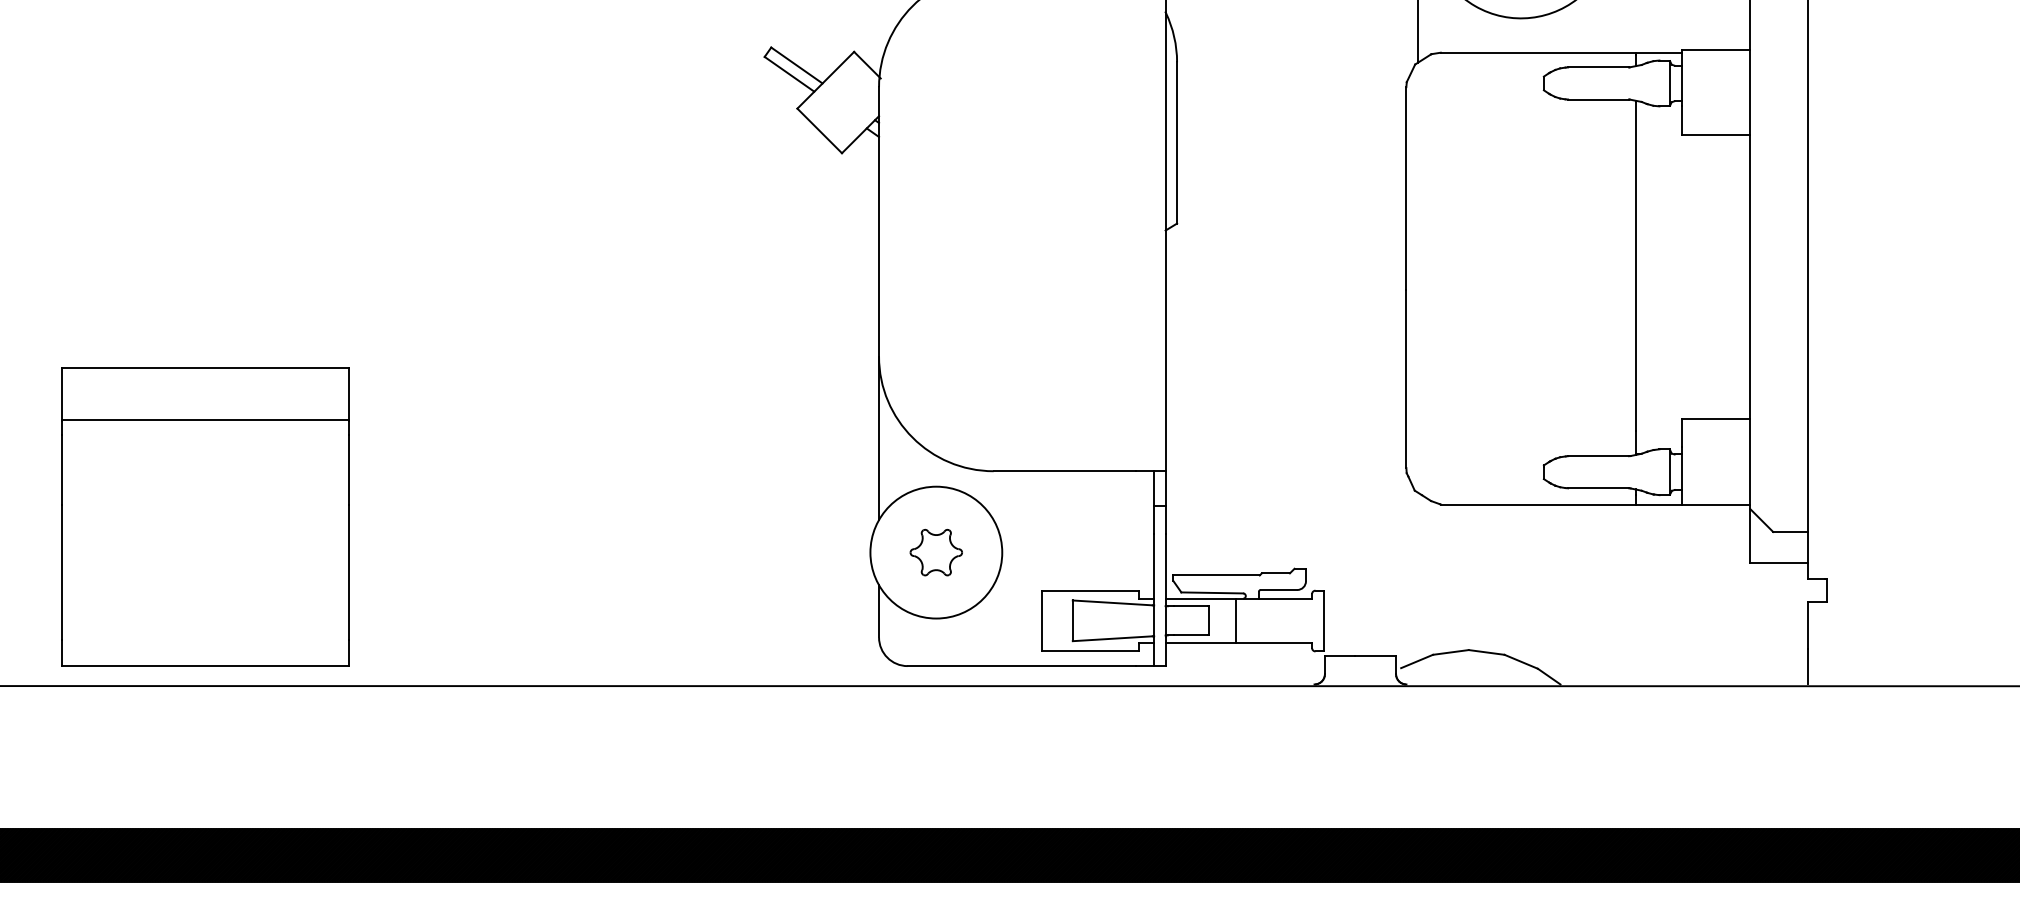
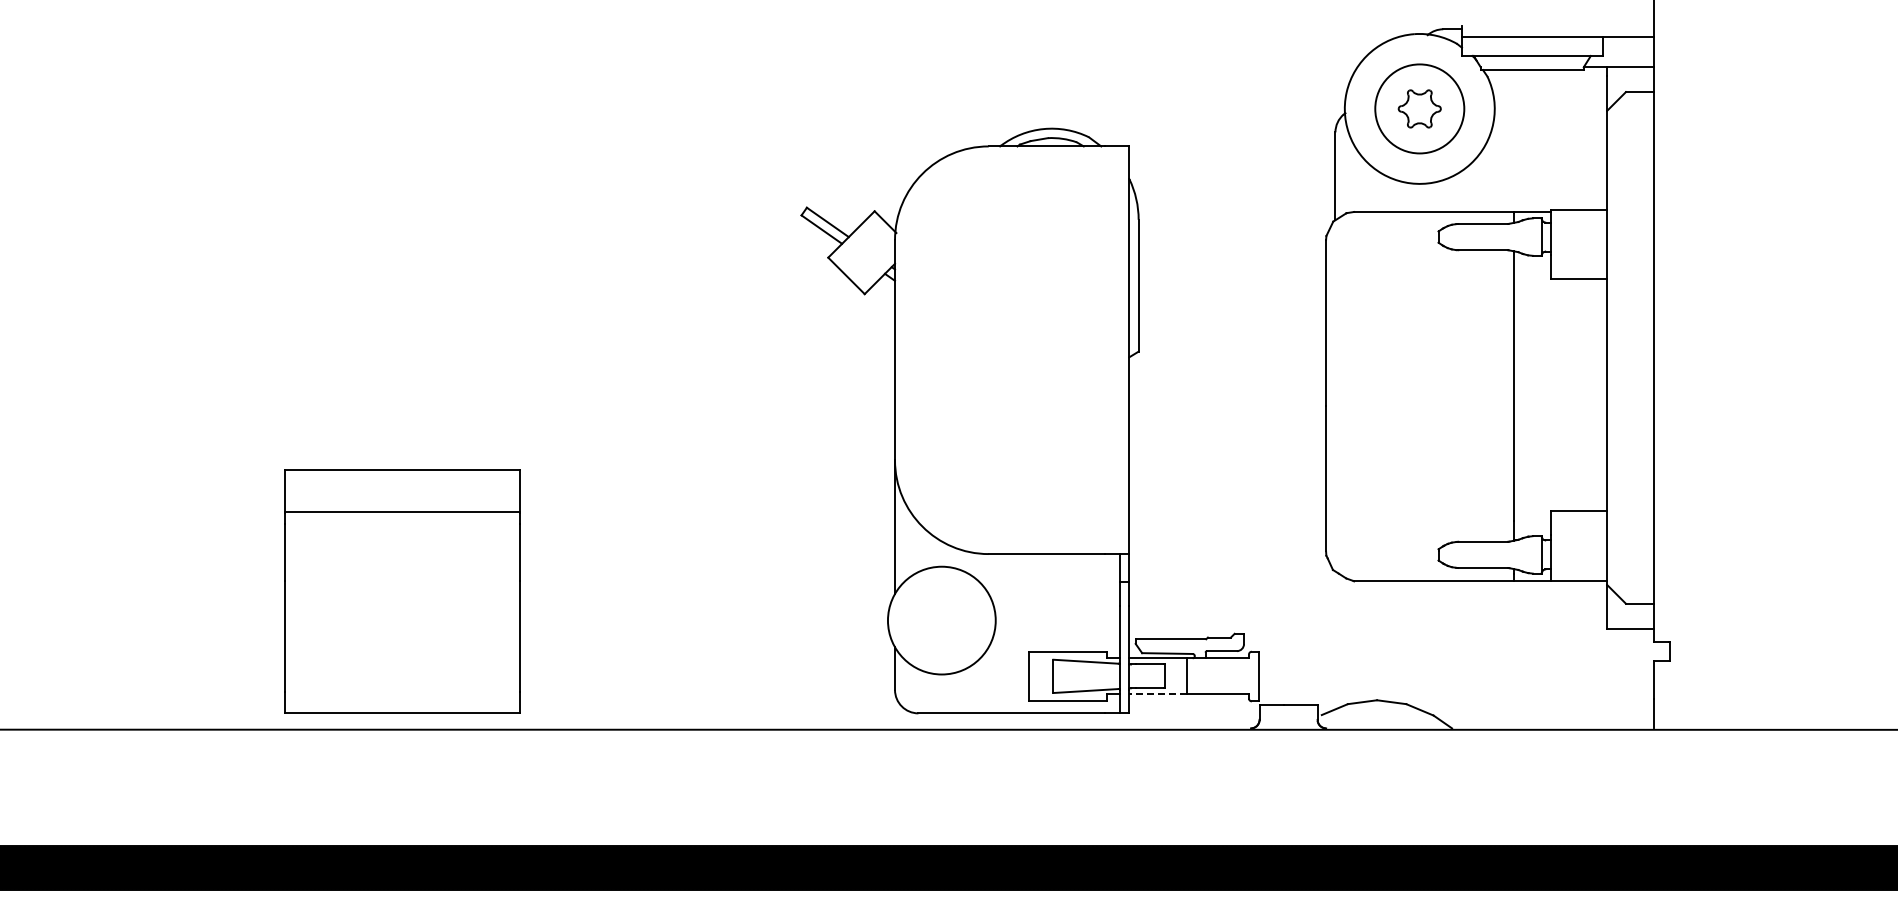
part: (205, 517) -> (402, 591), moved
part: (935, 552) -> (941, 620), removed
line: (1201, 643) -> (1158, 694), solid -> dashed

